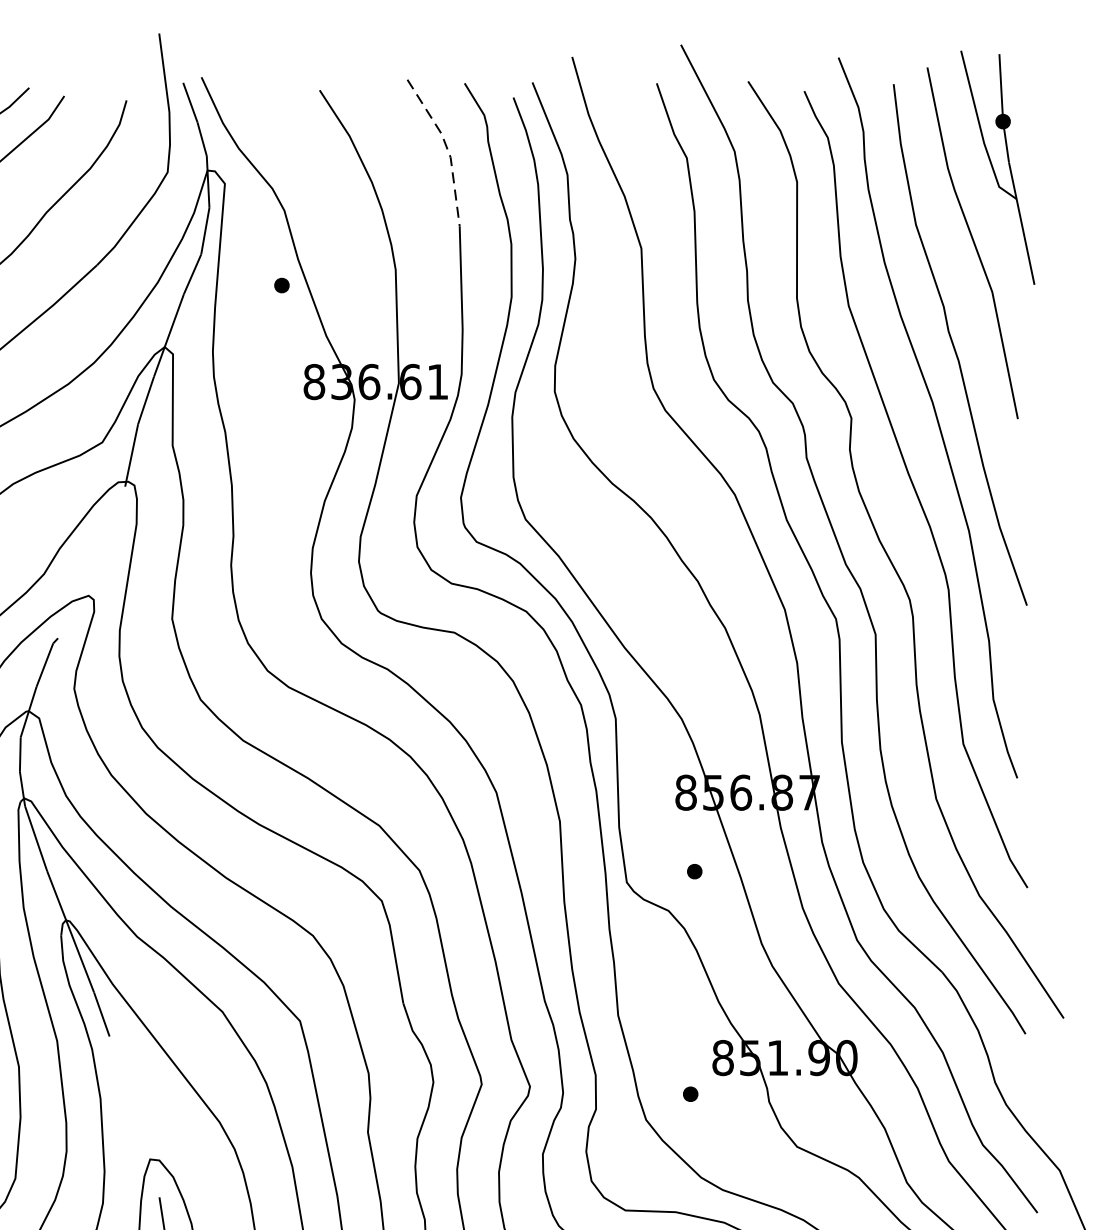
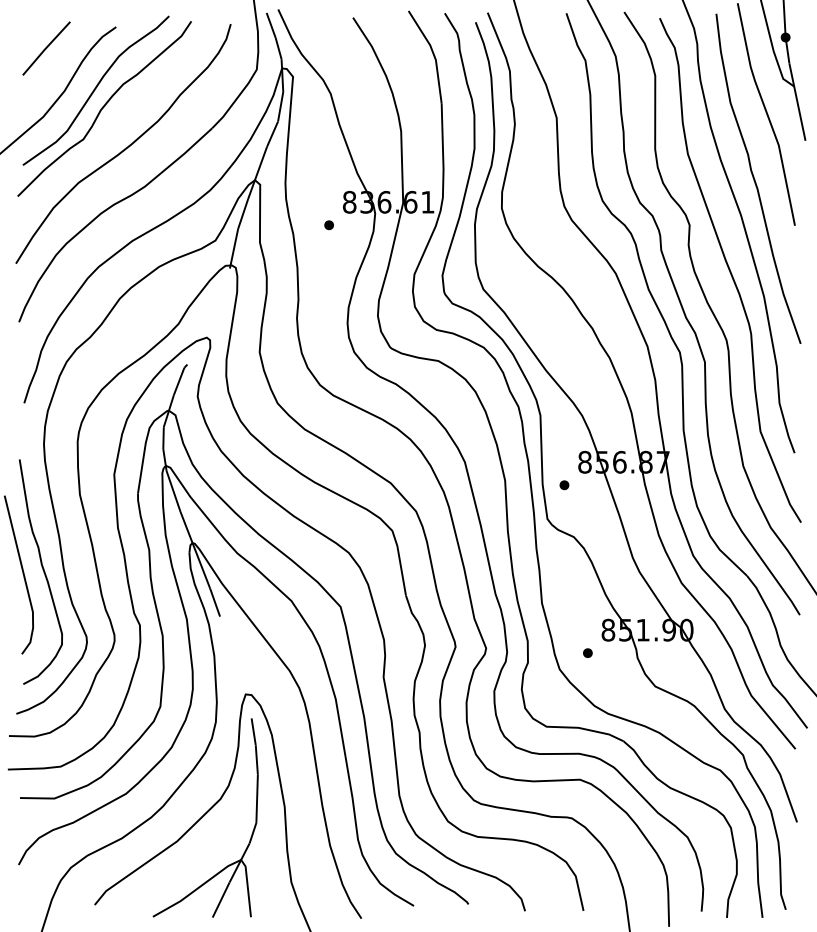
line: (446, 148) -> (433, 54), dashed -> solid
part: (280, 285) -> (328, 225), moved
part: (694, 872) -> (564, 485), moved

